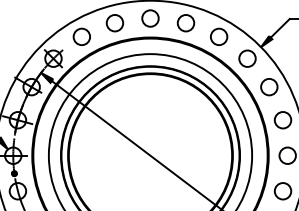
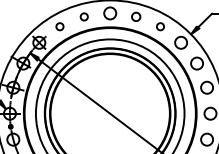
circle: (114, 23) -> (83, 17), size x0.6
circle: (185, 23) -> (135, 17), size x0.7
circle: (81, 36) -> (59, 26), size x0.6
circle: (219, 36) -> (160, 26), size x0.6

